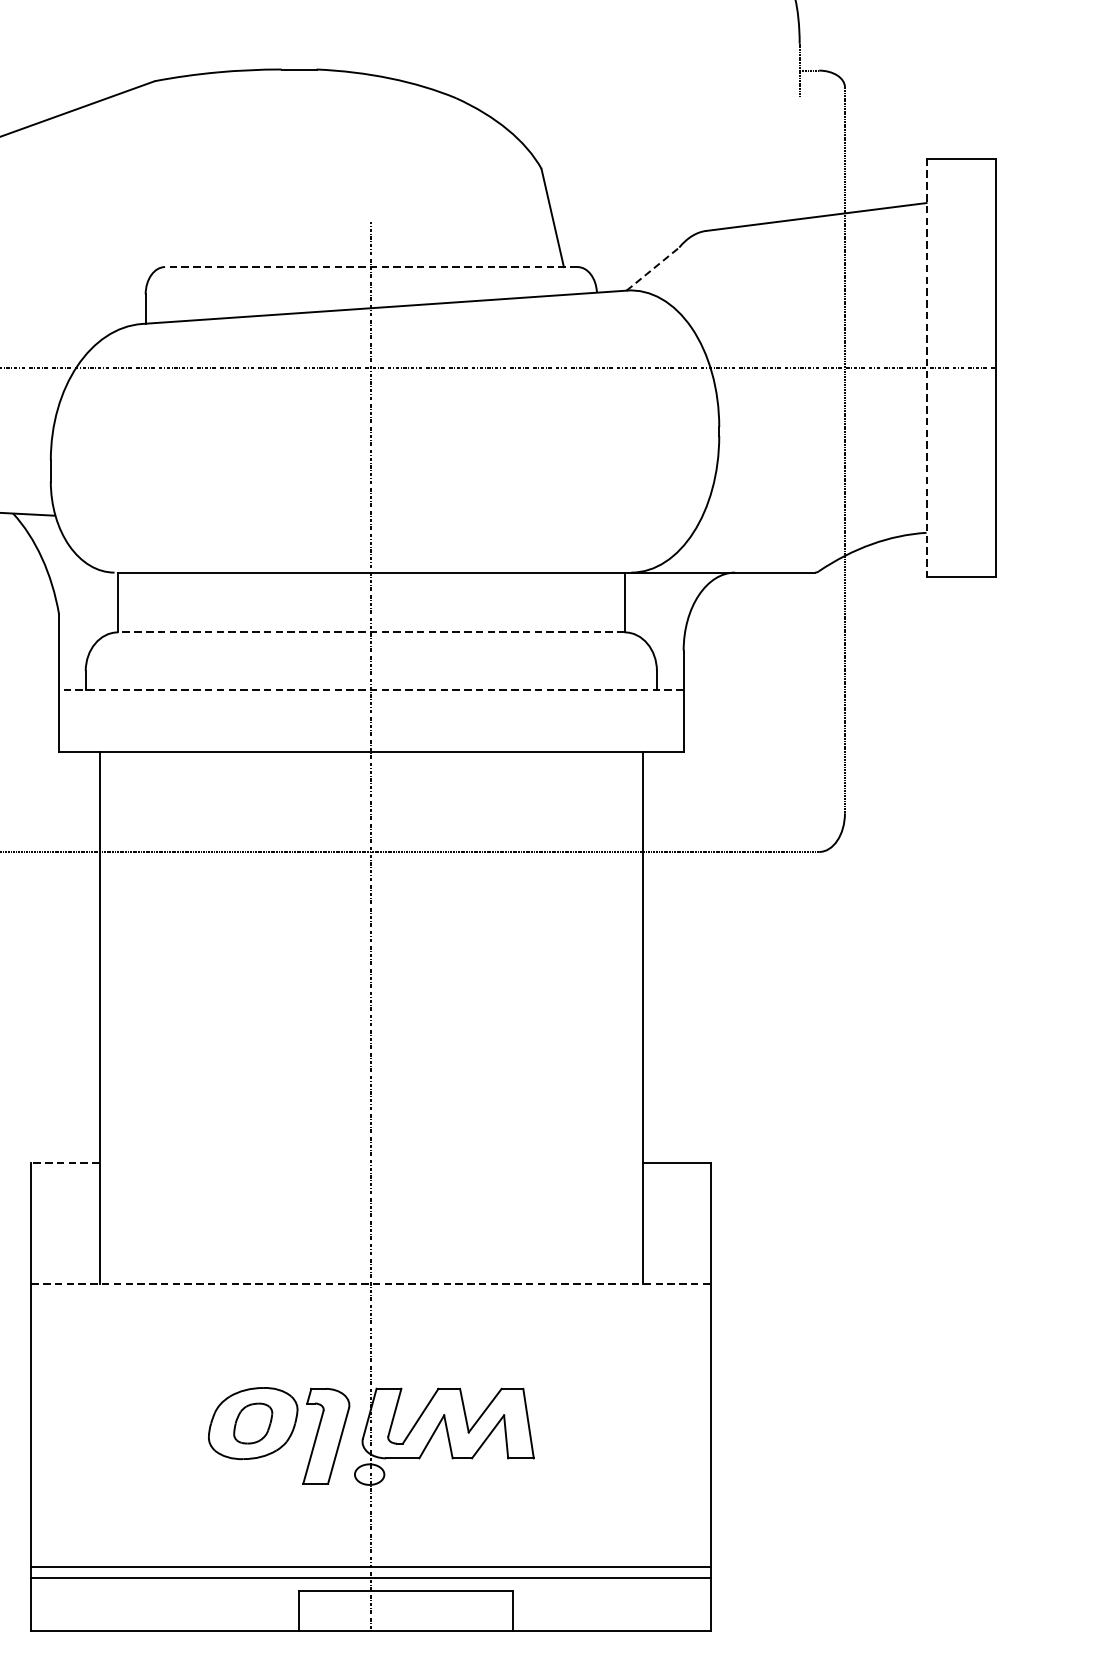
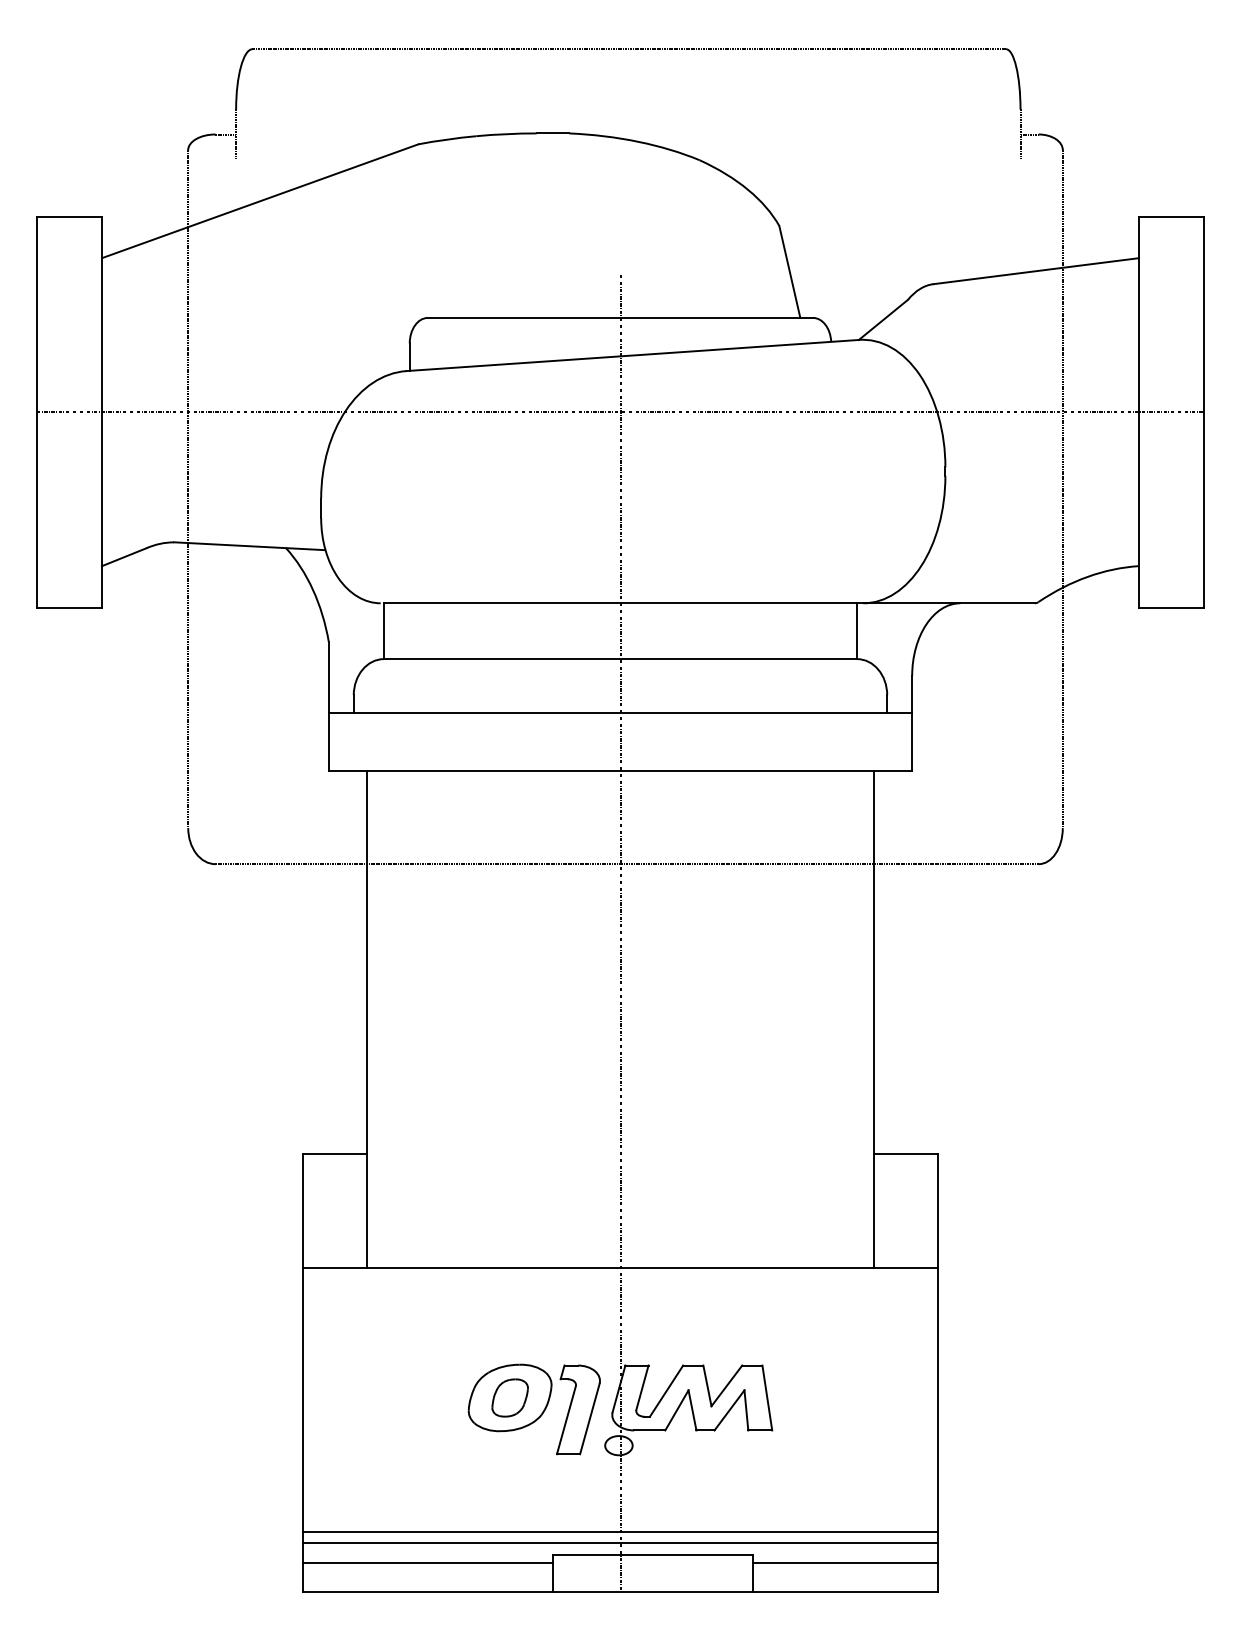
line: (371, 267) -> (620, 318), dashed -> solid
line: (652, 268) -> (883, 319), dashed -> solid
line: (927, 368) -> (1139, 412), dashed -> solid
line: (371, 632) -> (620, 659), dashed -> solid
line: (371, 689) -> (620, 712), dashed -> solid
line: (65, 1162) -> (334, 1154), dashed -> solid
line: (371, 1283) -> (620, 1267), dashed -> solid
line: (164, 1600) -> (427, 1563), added
line: (612, 1600) -> (845, 1563), added

